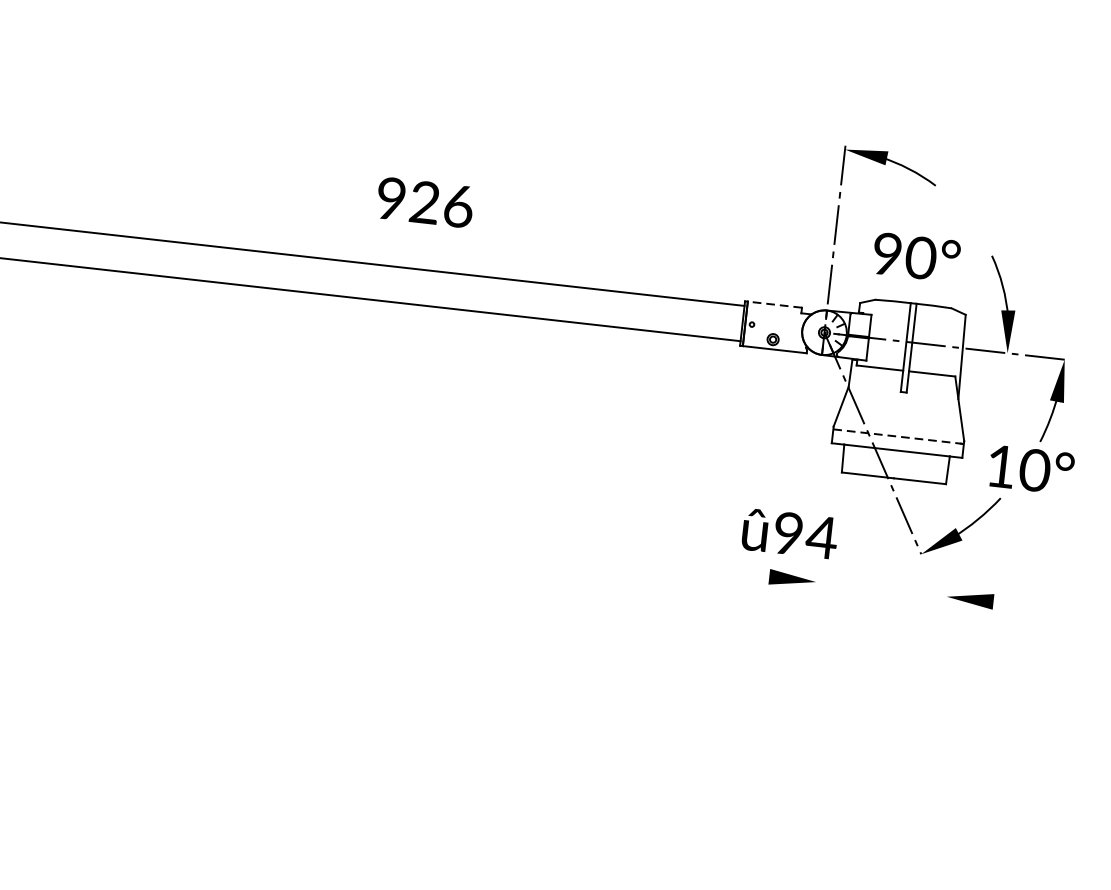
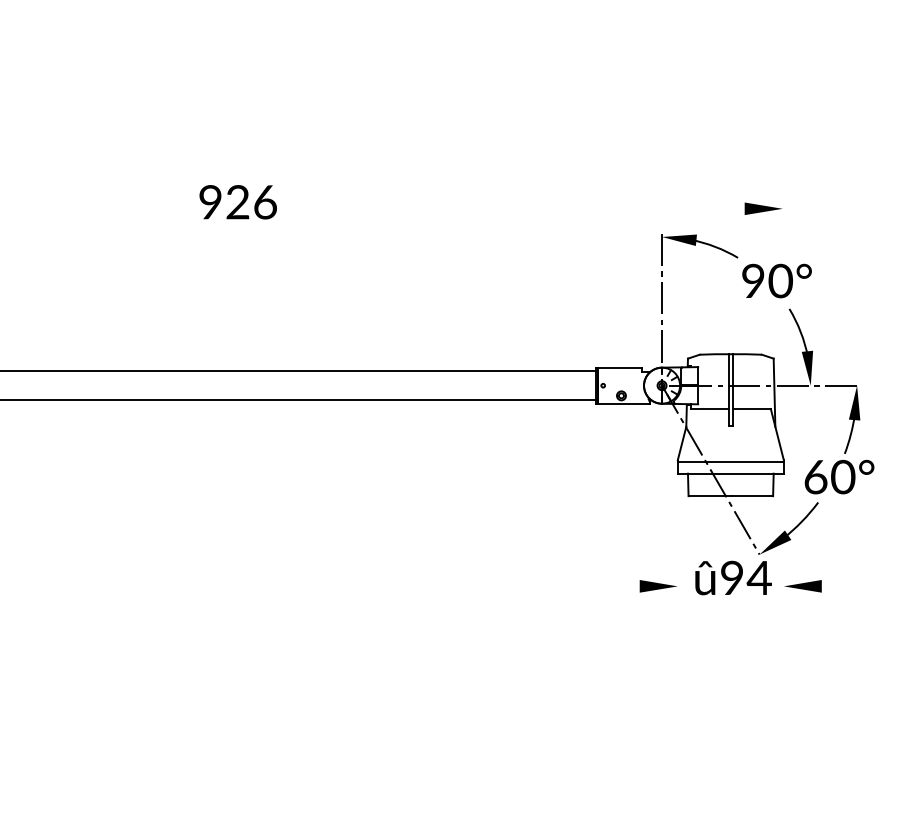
part: (972, 128) -> (762, 208), added
text: (424, 202) -> (237, 202), moved
text: (915, 256) -> (776, 280), moved
line: (774, 304) -> (619, 367), dashed -> solid
line: (898, 436) -> (730, 462), dashed -> solid
text: (1000, 467) -> (815, 477), 10° -> 60°
text: (790, 533) -> (733, 577), moved

